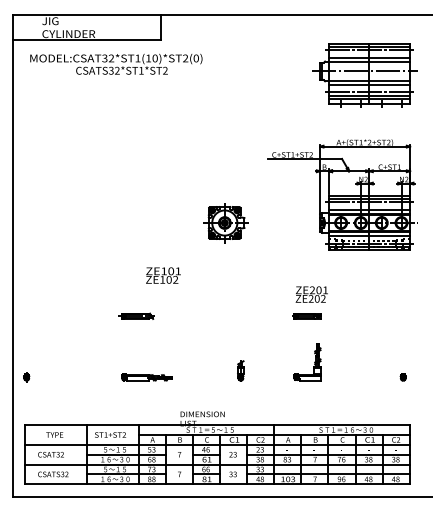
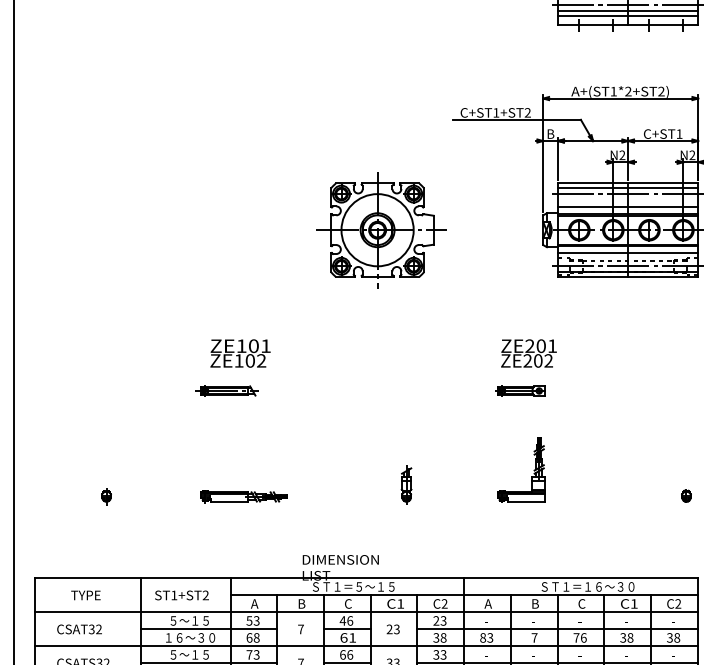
part: (225, 222) -> (380, 229), size x1.67
text: (163, 275) -> (240, 353), moved
part: (26, 377) -> (106, 496), moved

